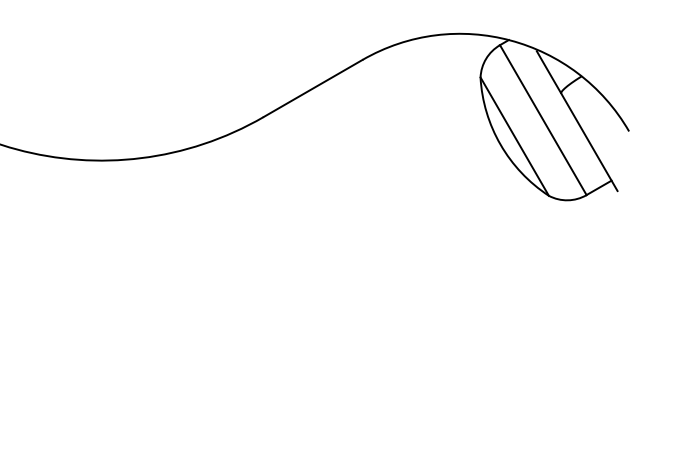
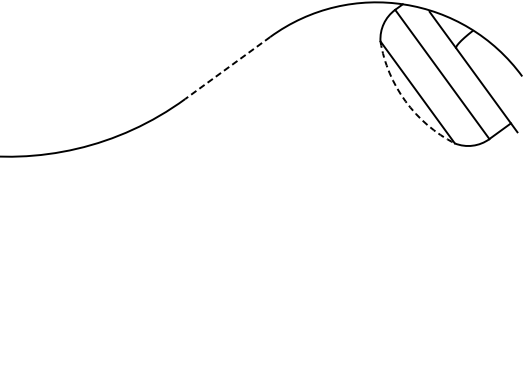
line: (313, 88) -> (228, 67), solid -> dashed
arc: (500, 144) -> (405, 101), solid -> dashed

